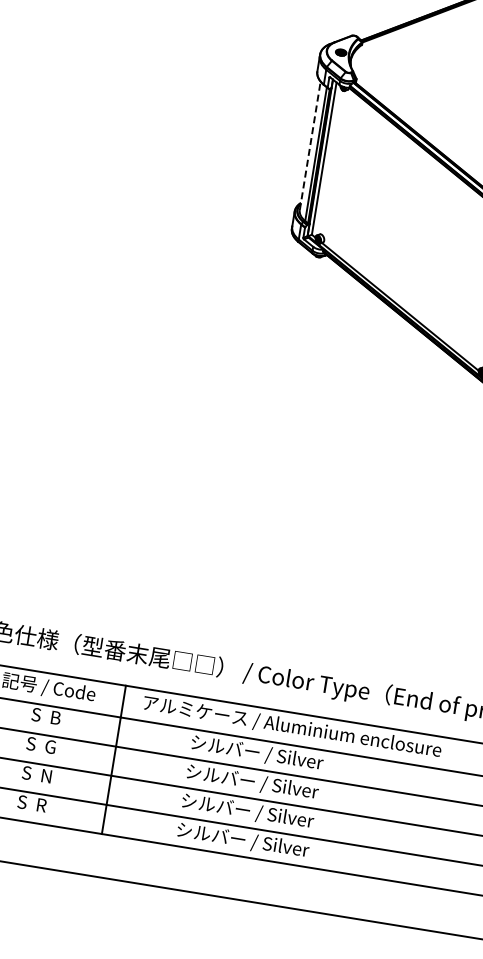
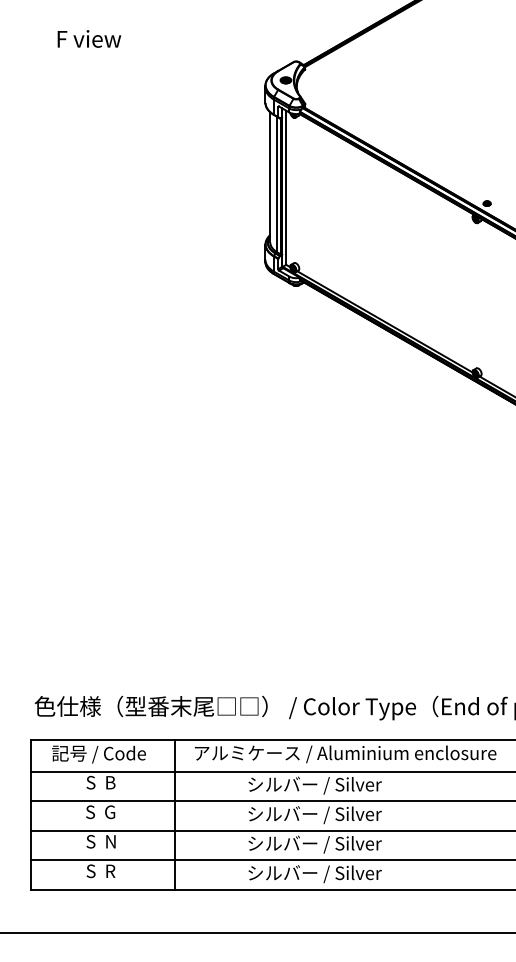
line: (310, 145) -> (270, 176), dashed -> solid

